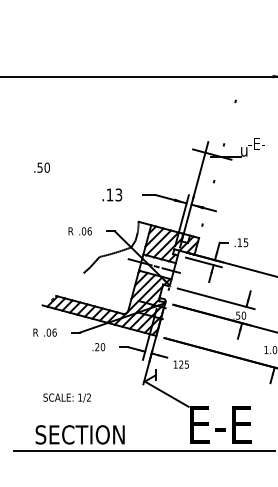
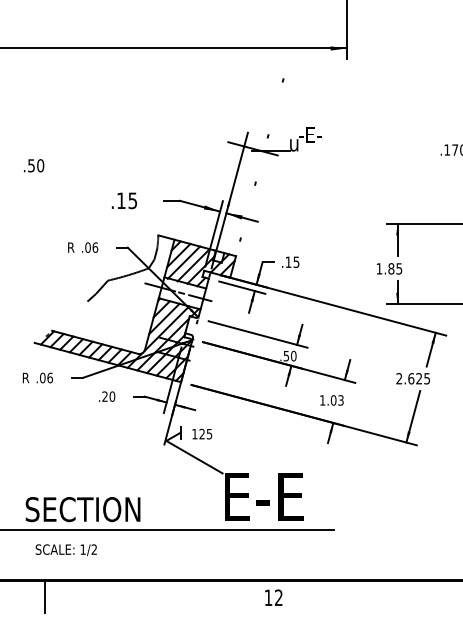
text: (119, 194) -> (133, 200), .13 -> .15
text: (181, 364) -> (202, 433), moved
text: (66, 398) -> (65, 550), moved

